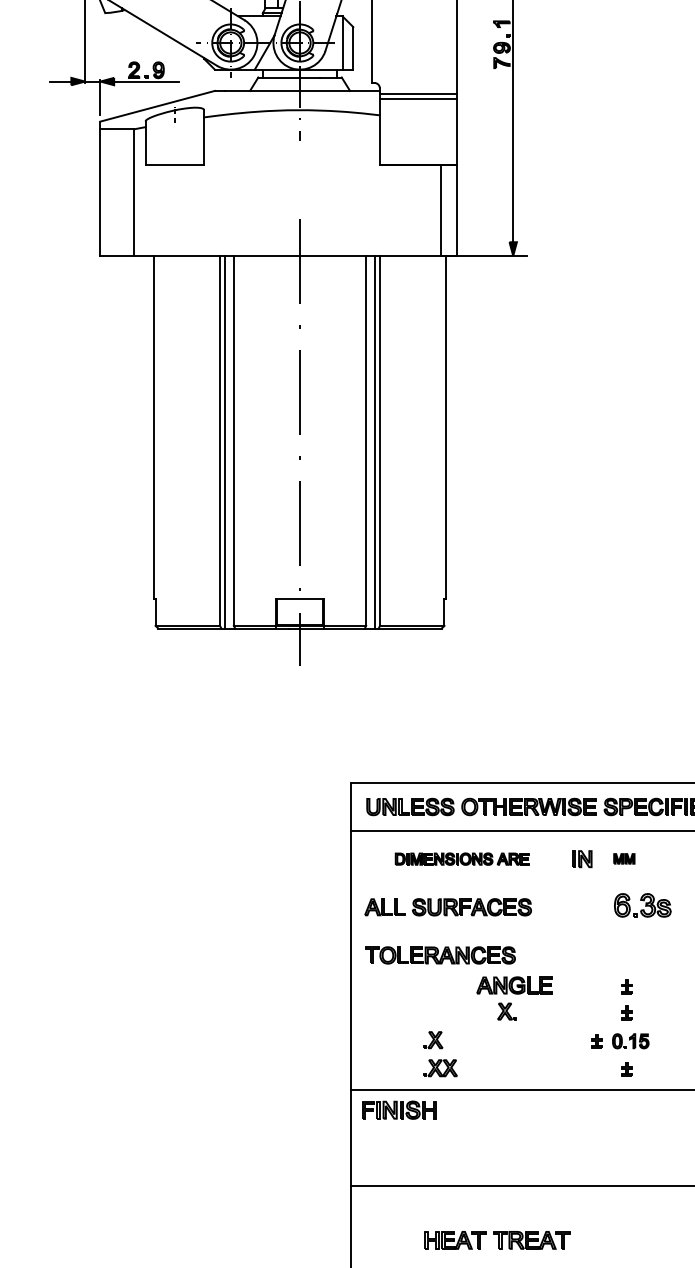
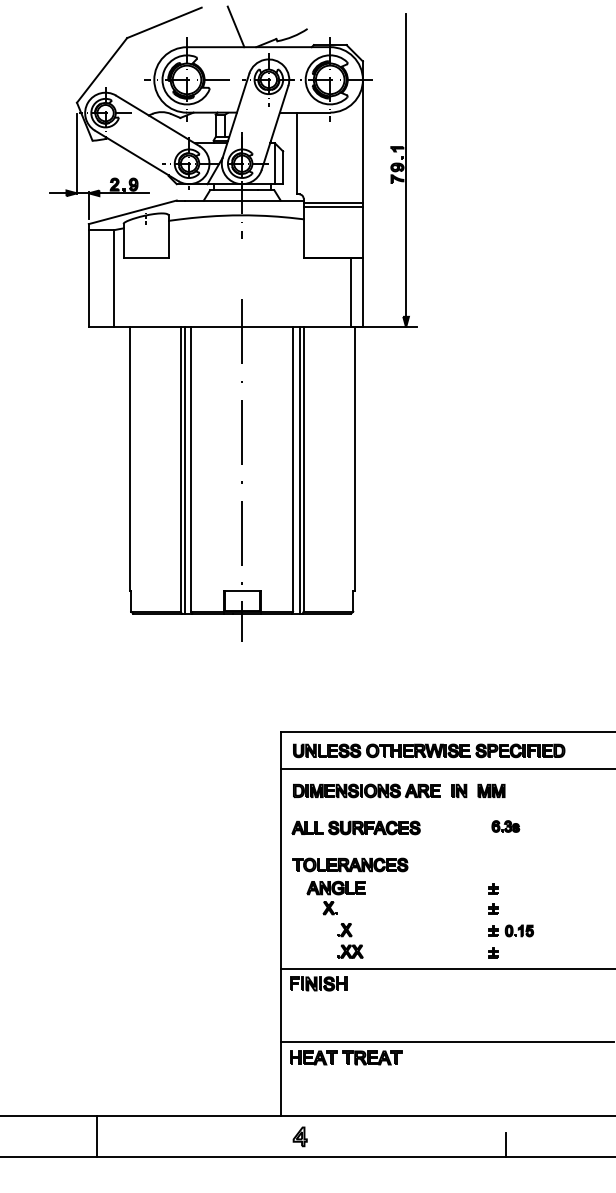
part: (461, 858) -> (366, 790), size x1.43
part: (624, 858) -> (491, 790), size x1.67
part: (642, 905) -> (505, 826), size x0.62
part: (513, 997) -> (335, 897), moved
part: (620, 1040) -> (511, 930), moved
part: (498, 1239) -> (346, 1057), moved

